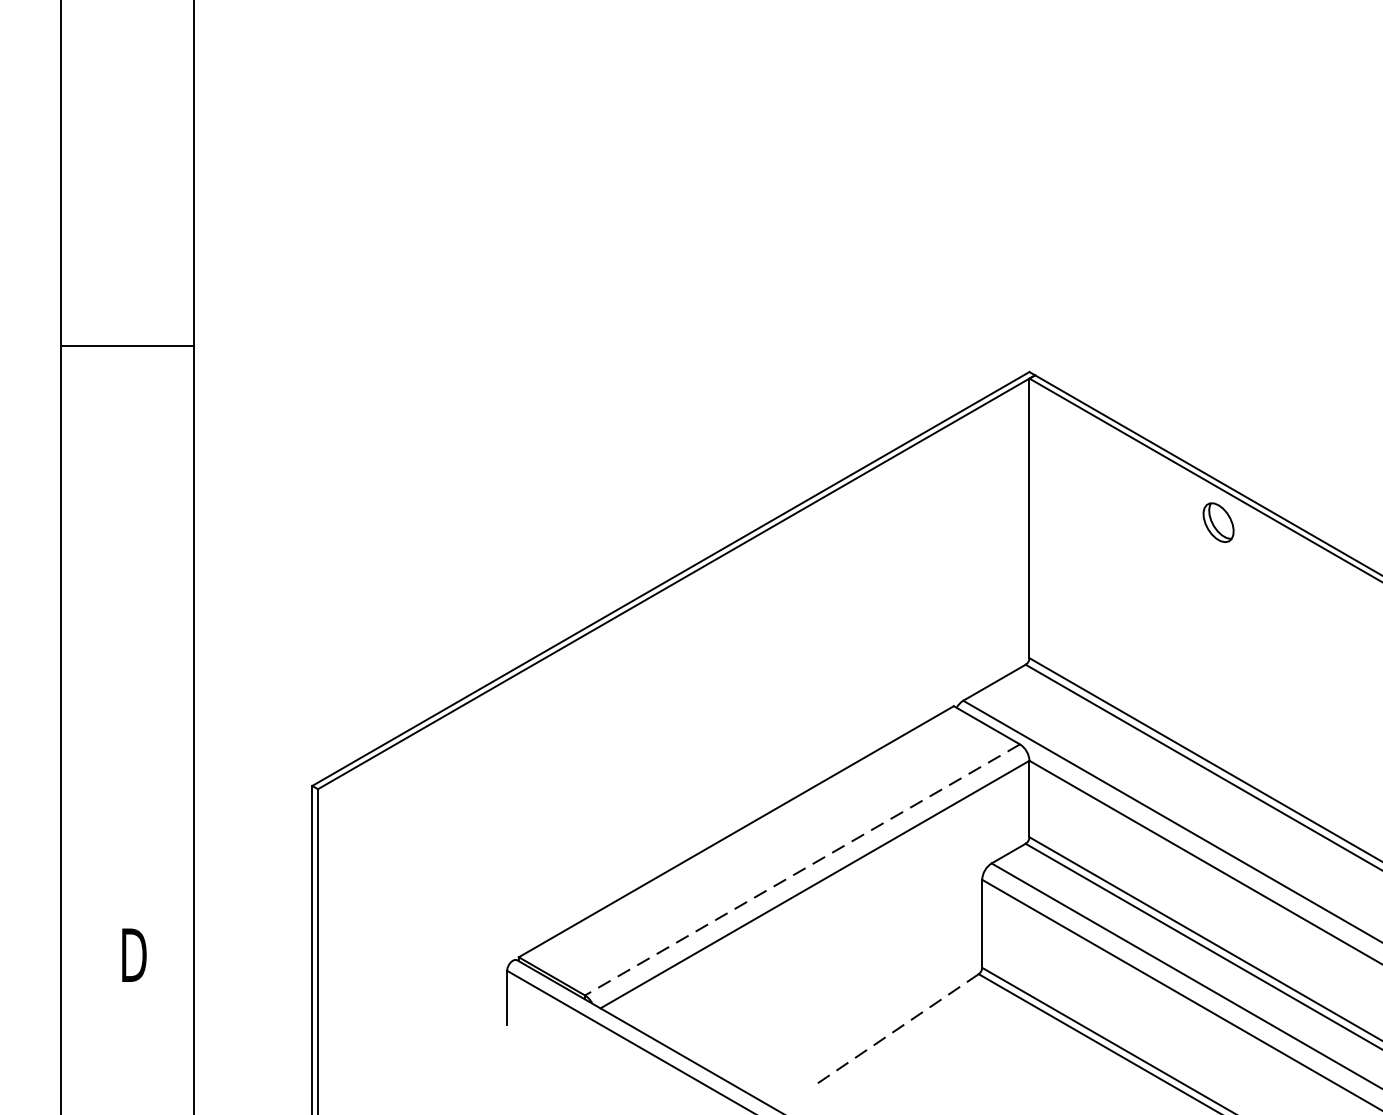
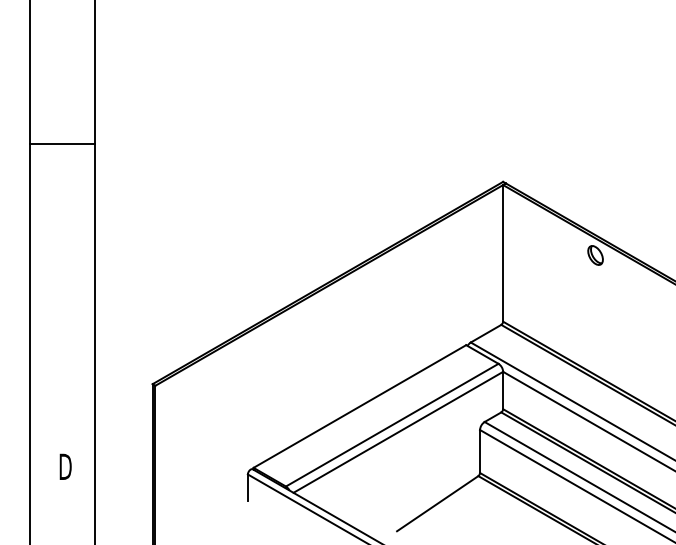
line: (127, 346) -> (62, 144), moved
line: (803, 870) -> (392, 425), dashed -> solid
line: (895, 1030) -> (437, 503), dashed -> solid

